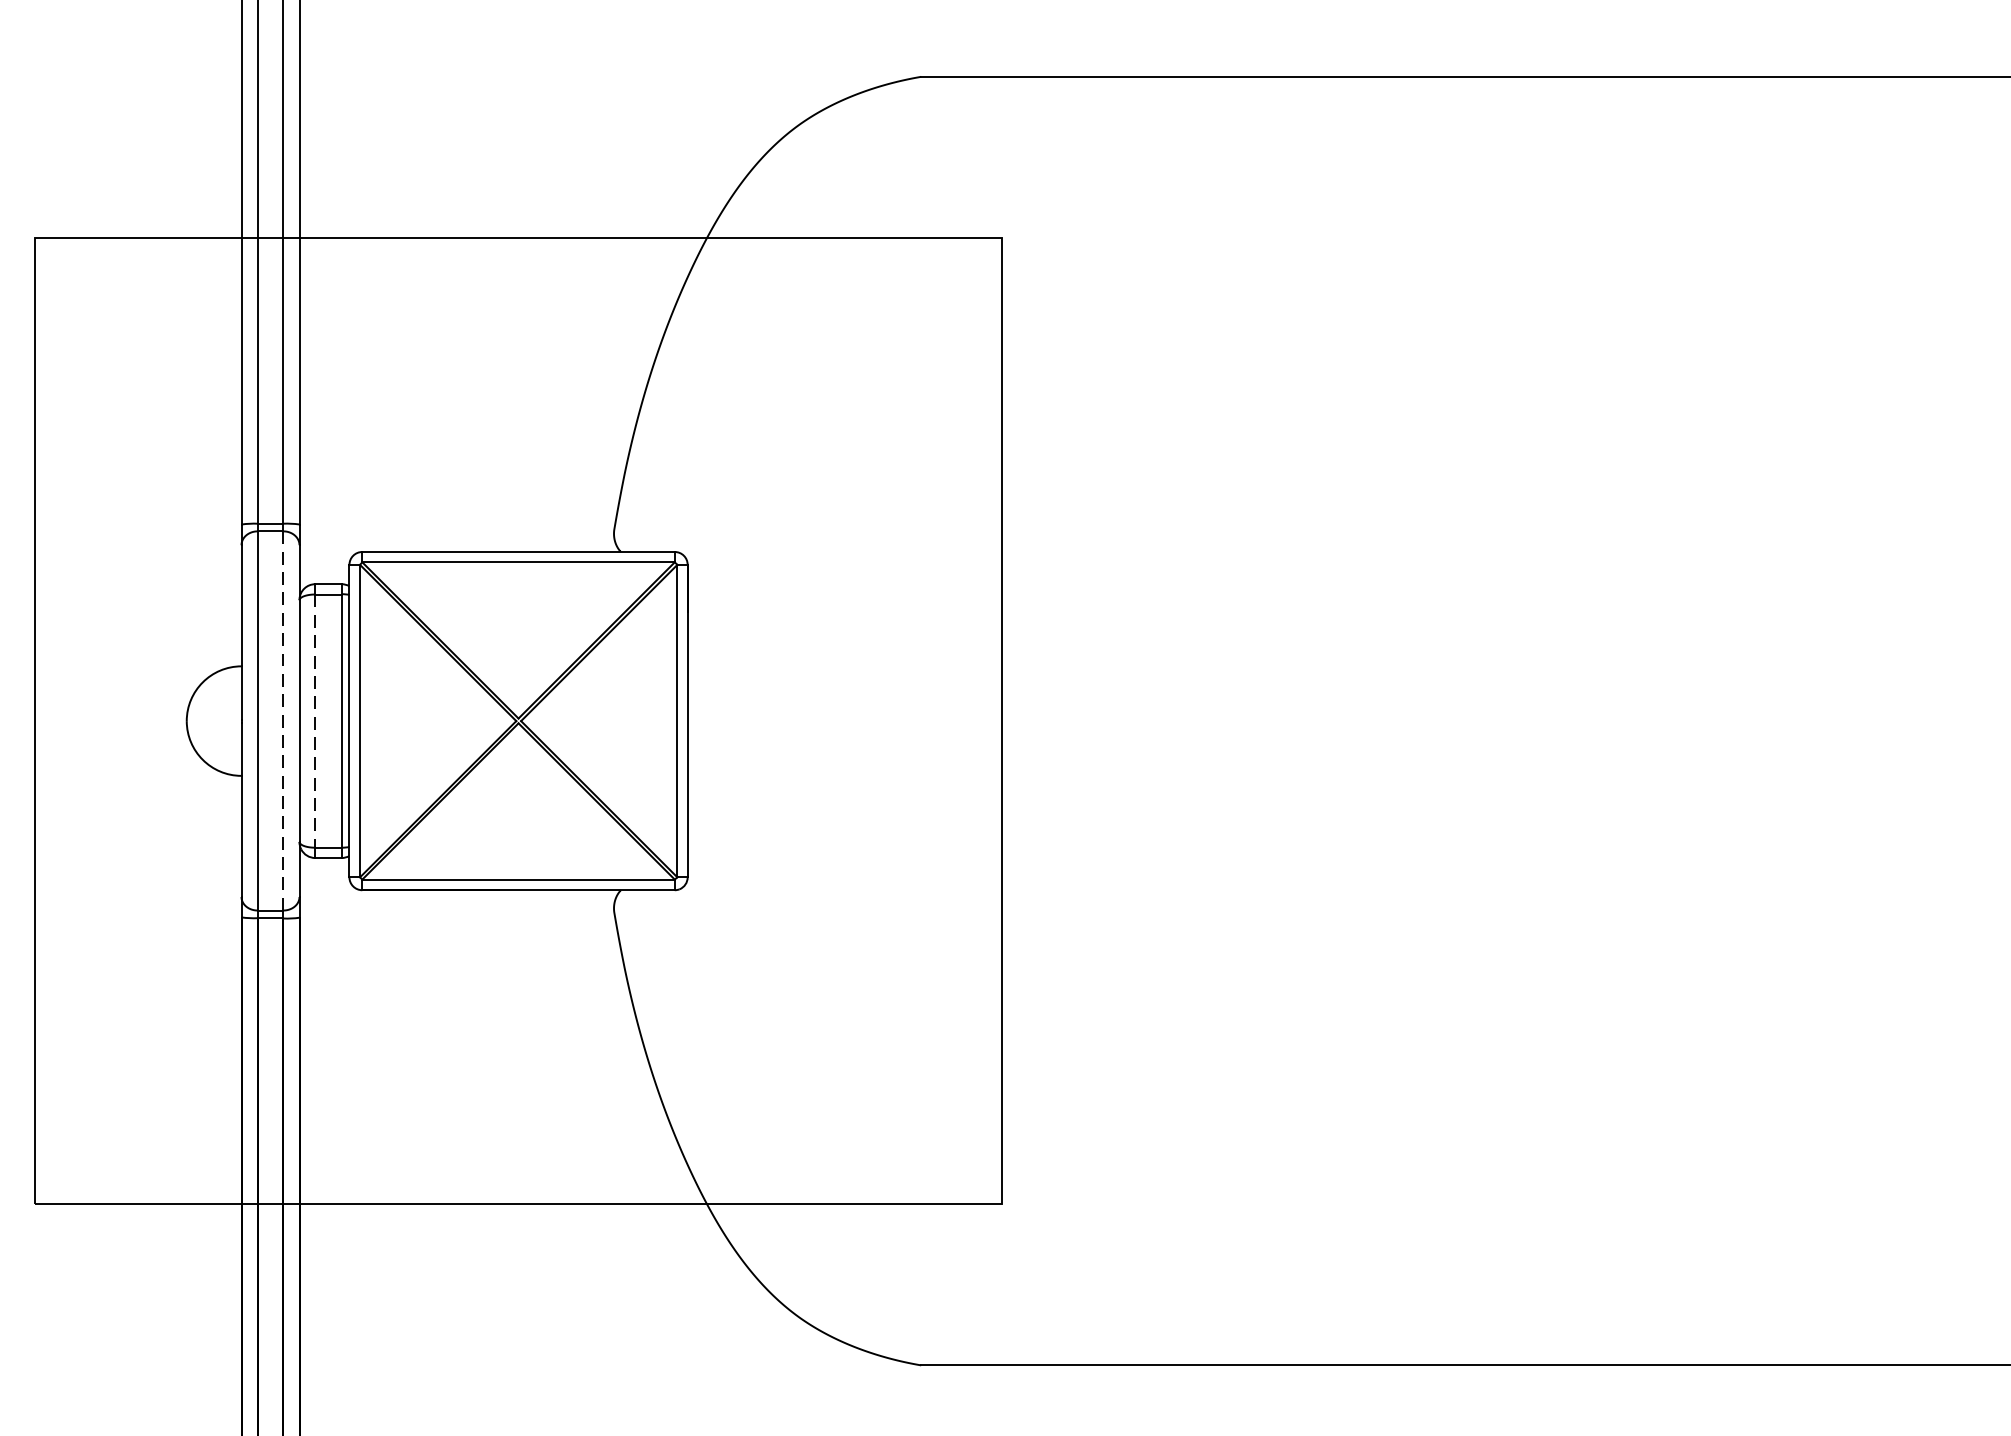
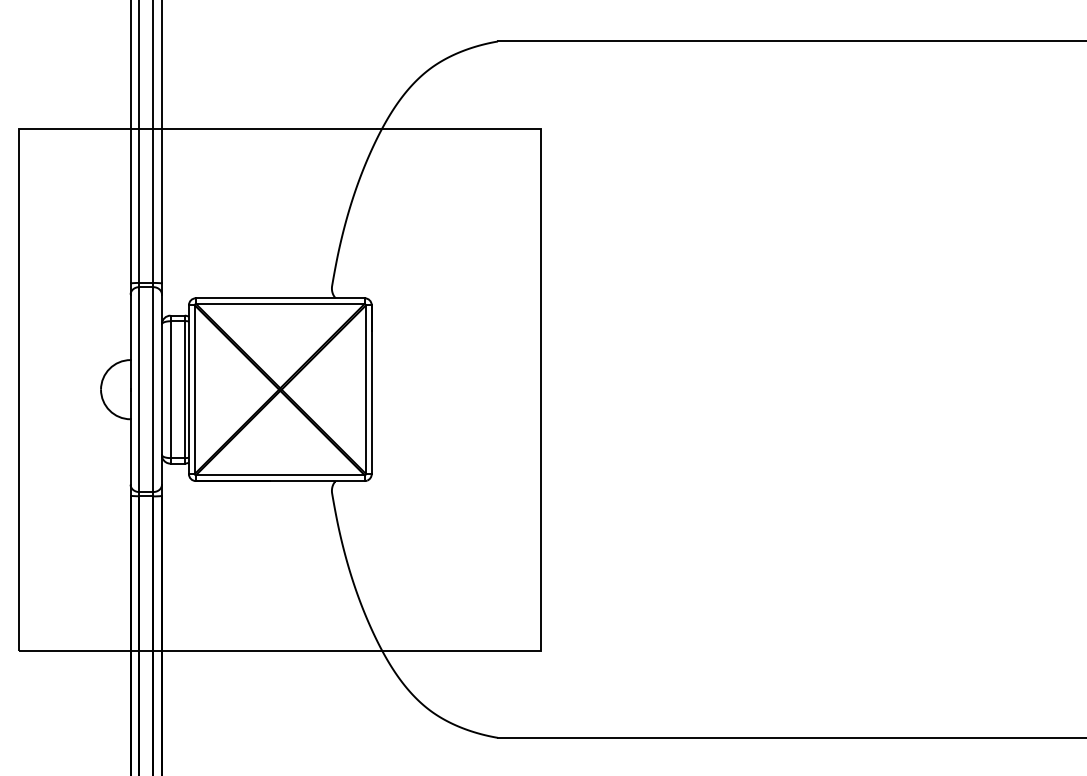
line: (283, 722) -> (153, 390), dashed -> solid
line: (315, 722) -> (170, 390), dashed -> solid

